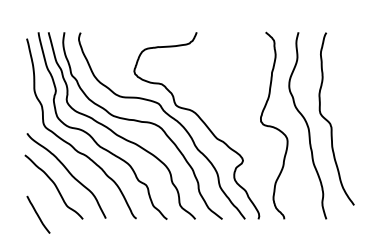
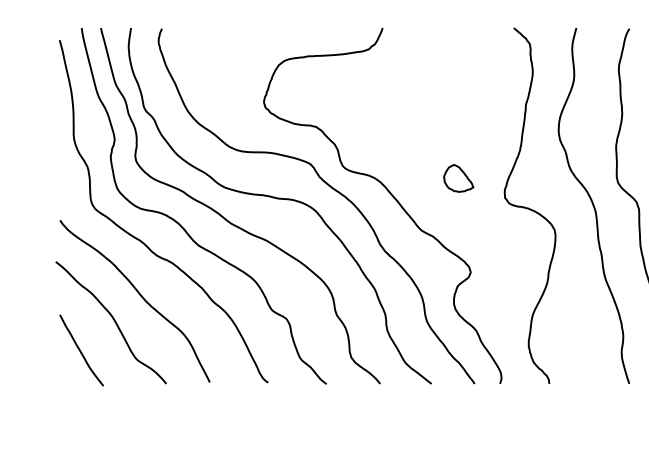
part: (236, 111) -> (458, 178), added
curve: (38, 214) -> (81, 349), moved

